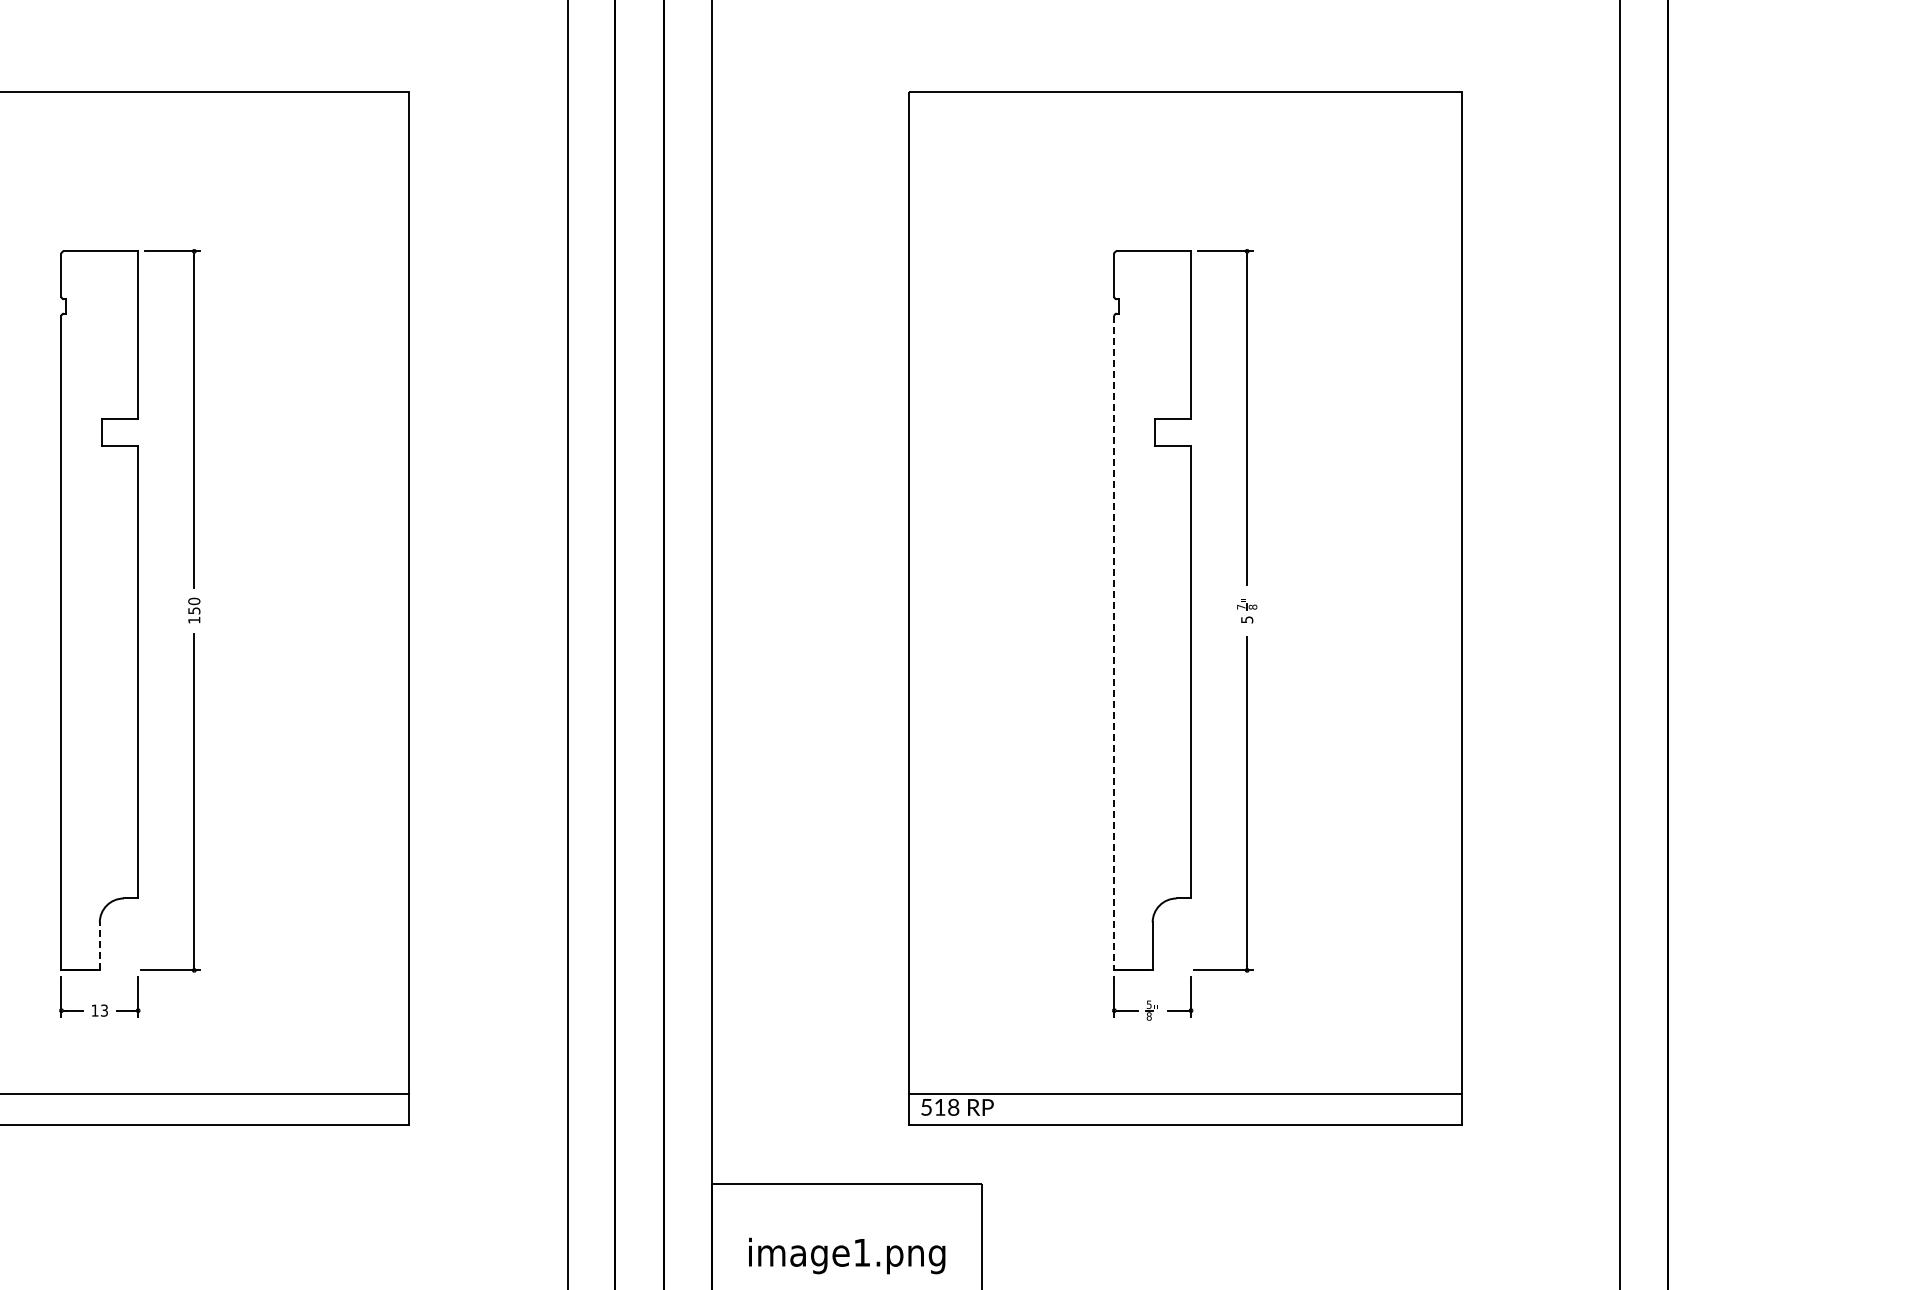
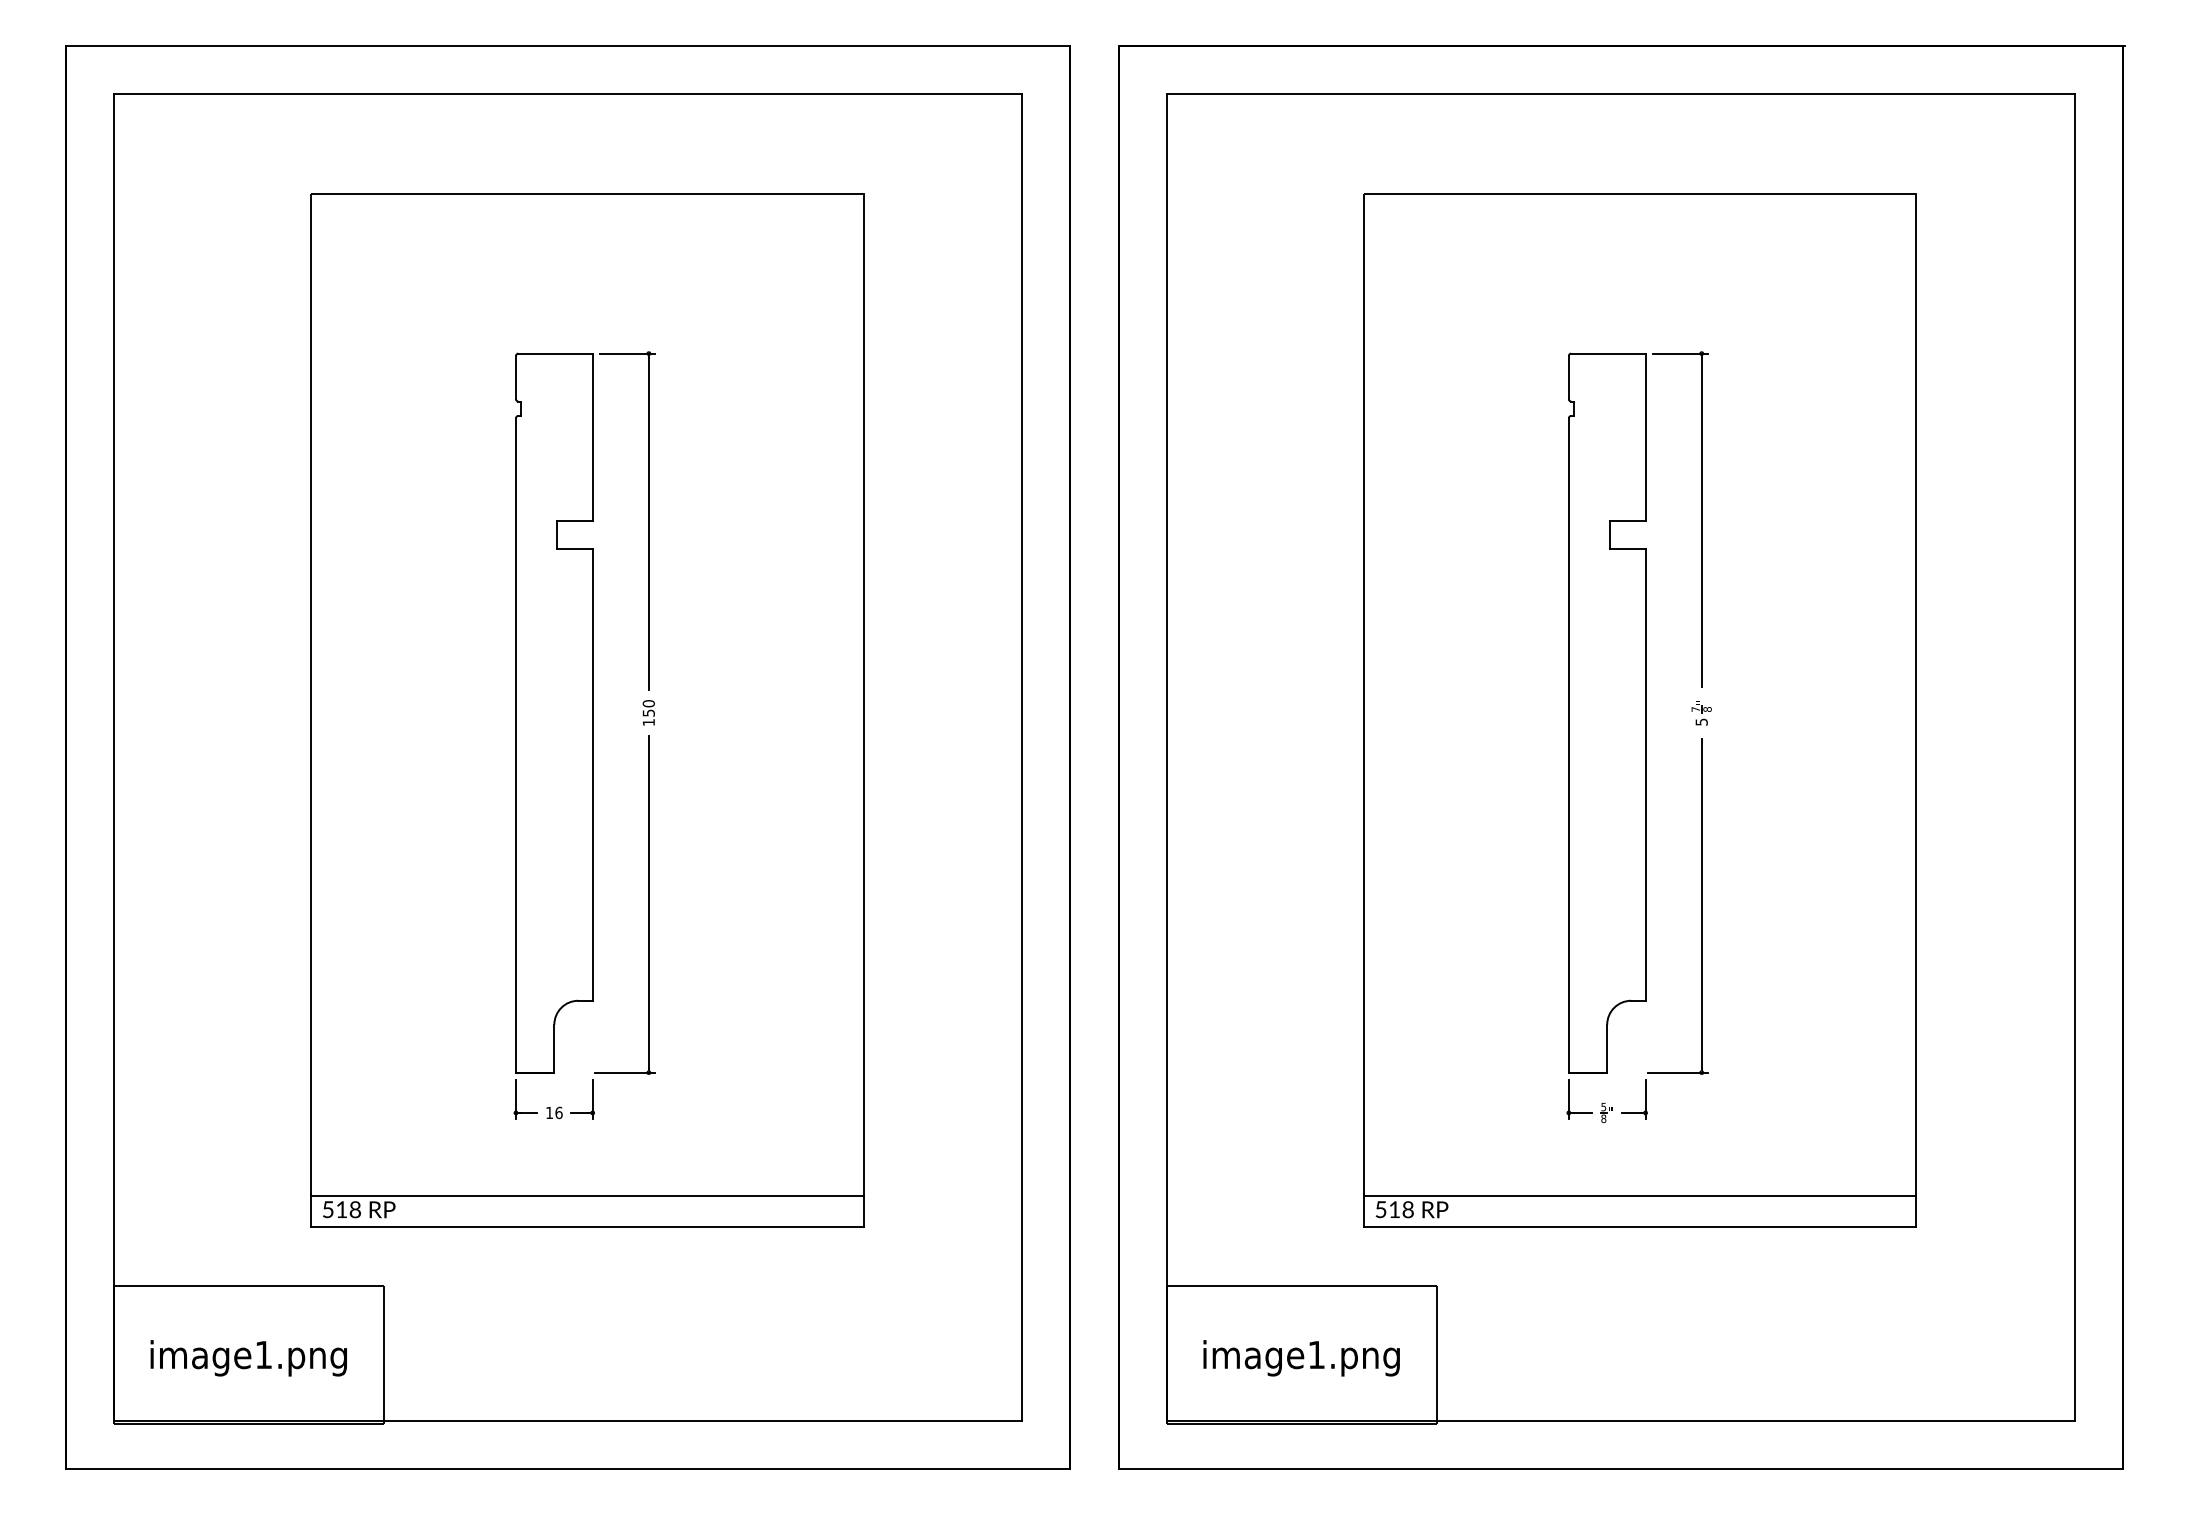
line: (1113, 644) -> (1568, 746), dashed -> solid
line: (99, 946) -> (554, 1048), dashed -> solid
text: (103, 1010) -> (558, 1112), 13 -> 16

